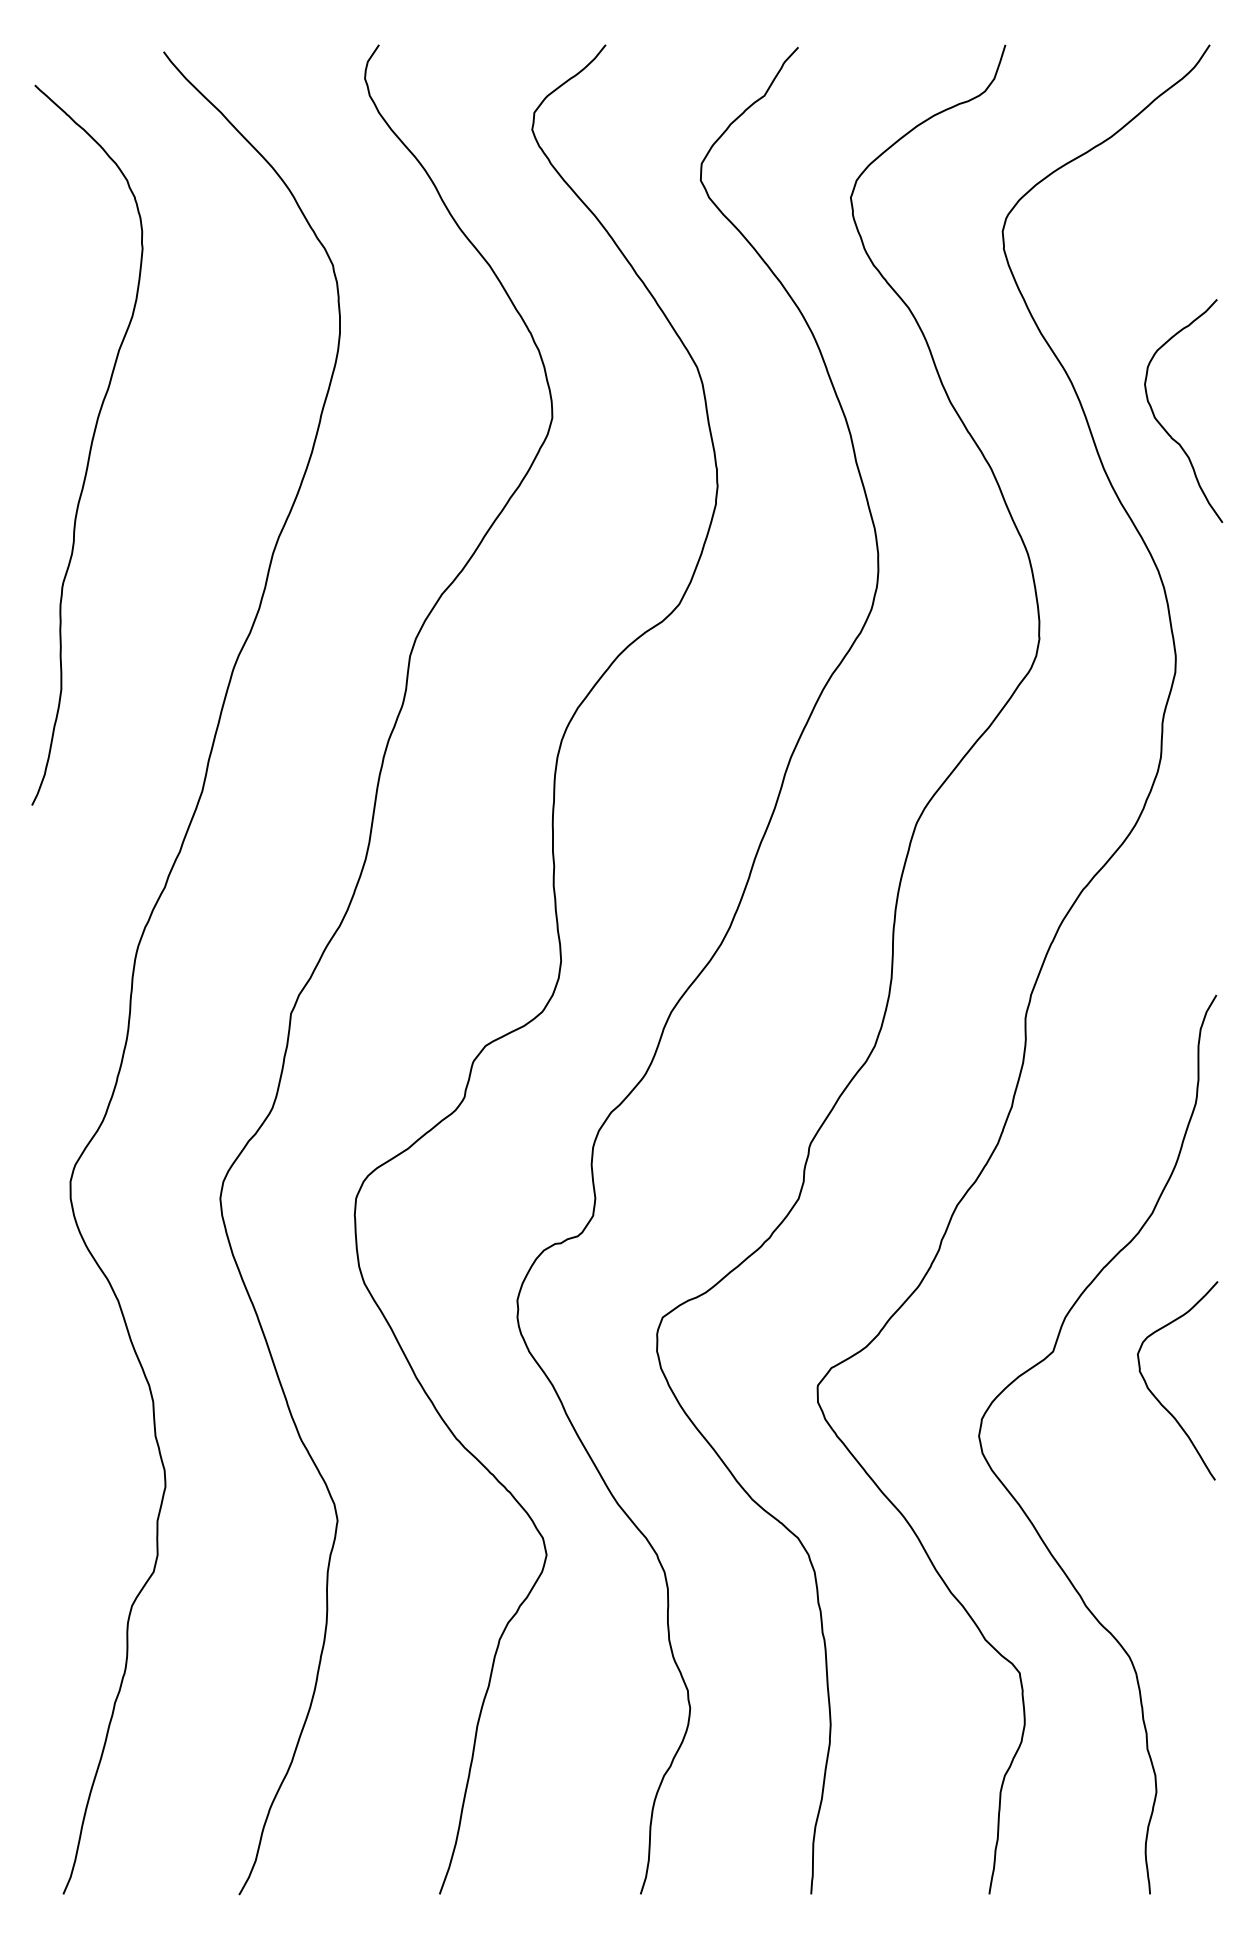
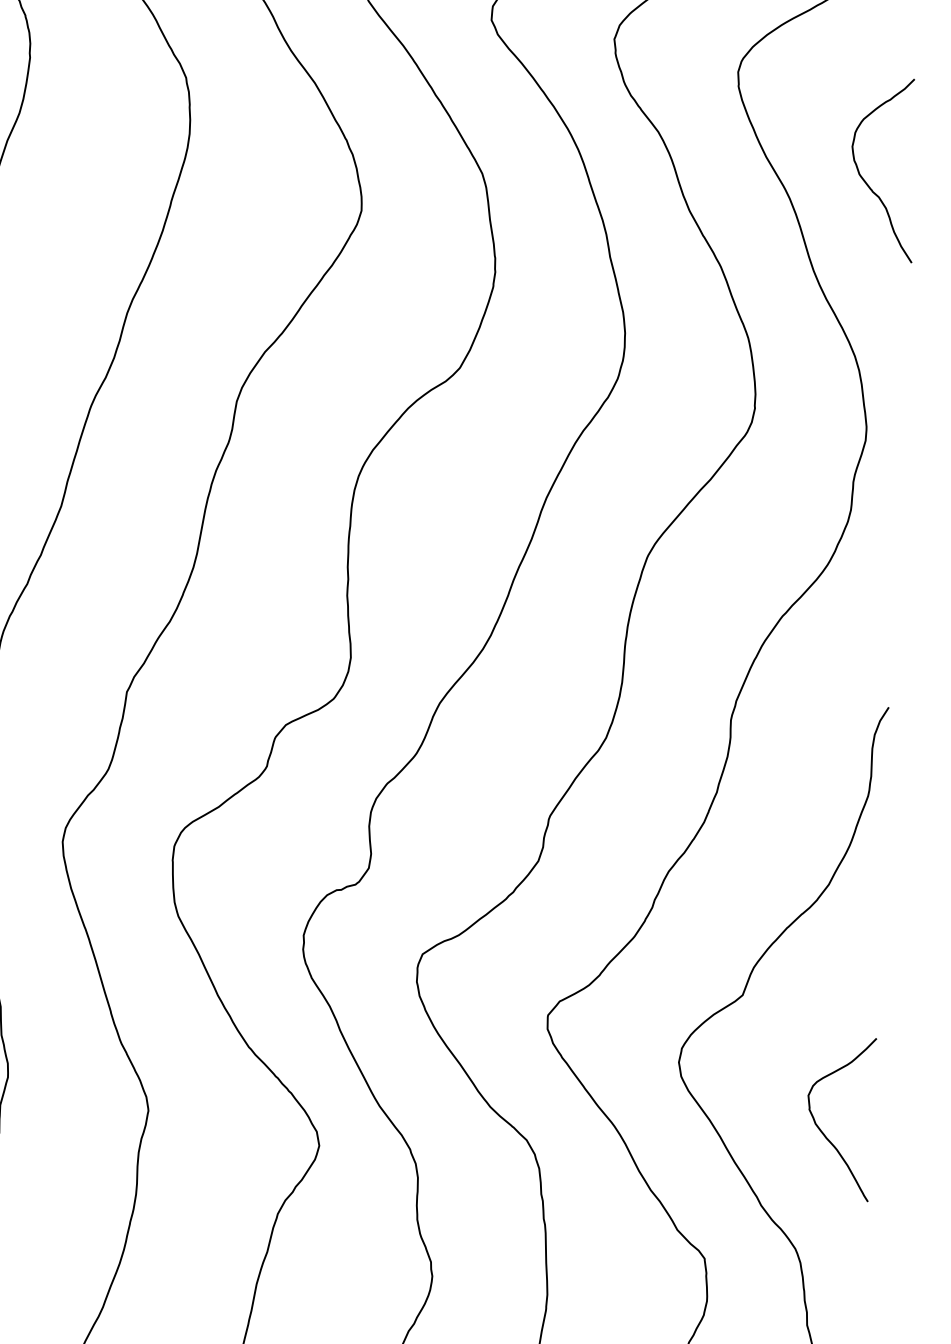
curve: (1164, 427) -> (867, 182), moved
curve: (1155, 1395) -> (821, 1130), moved

